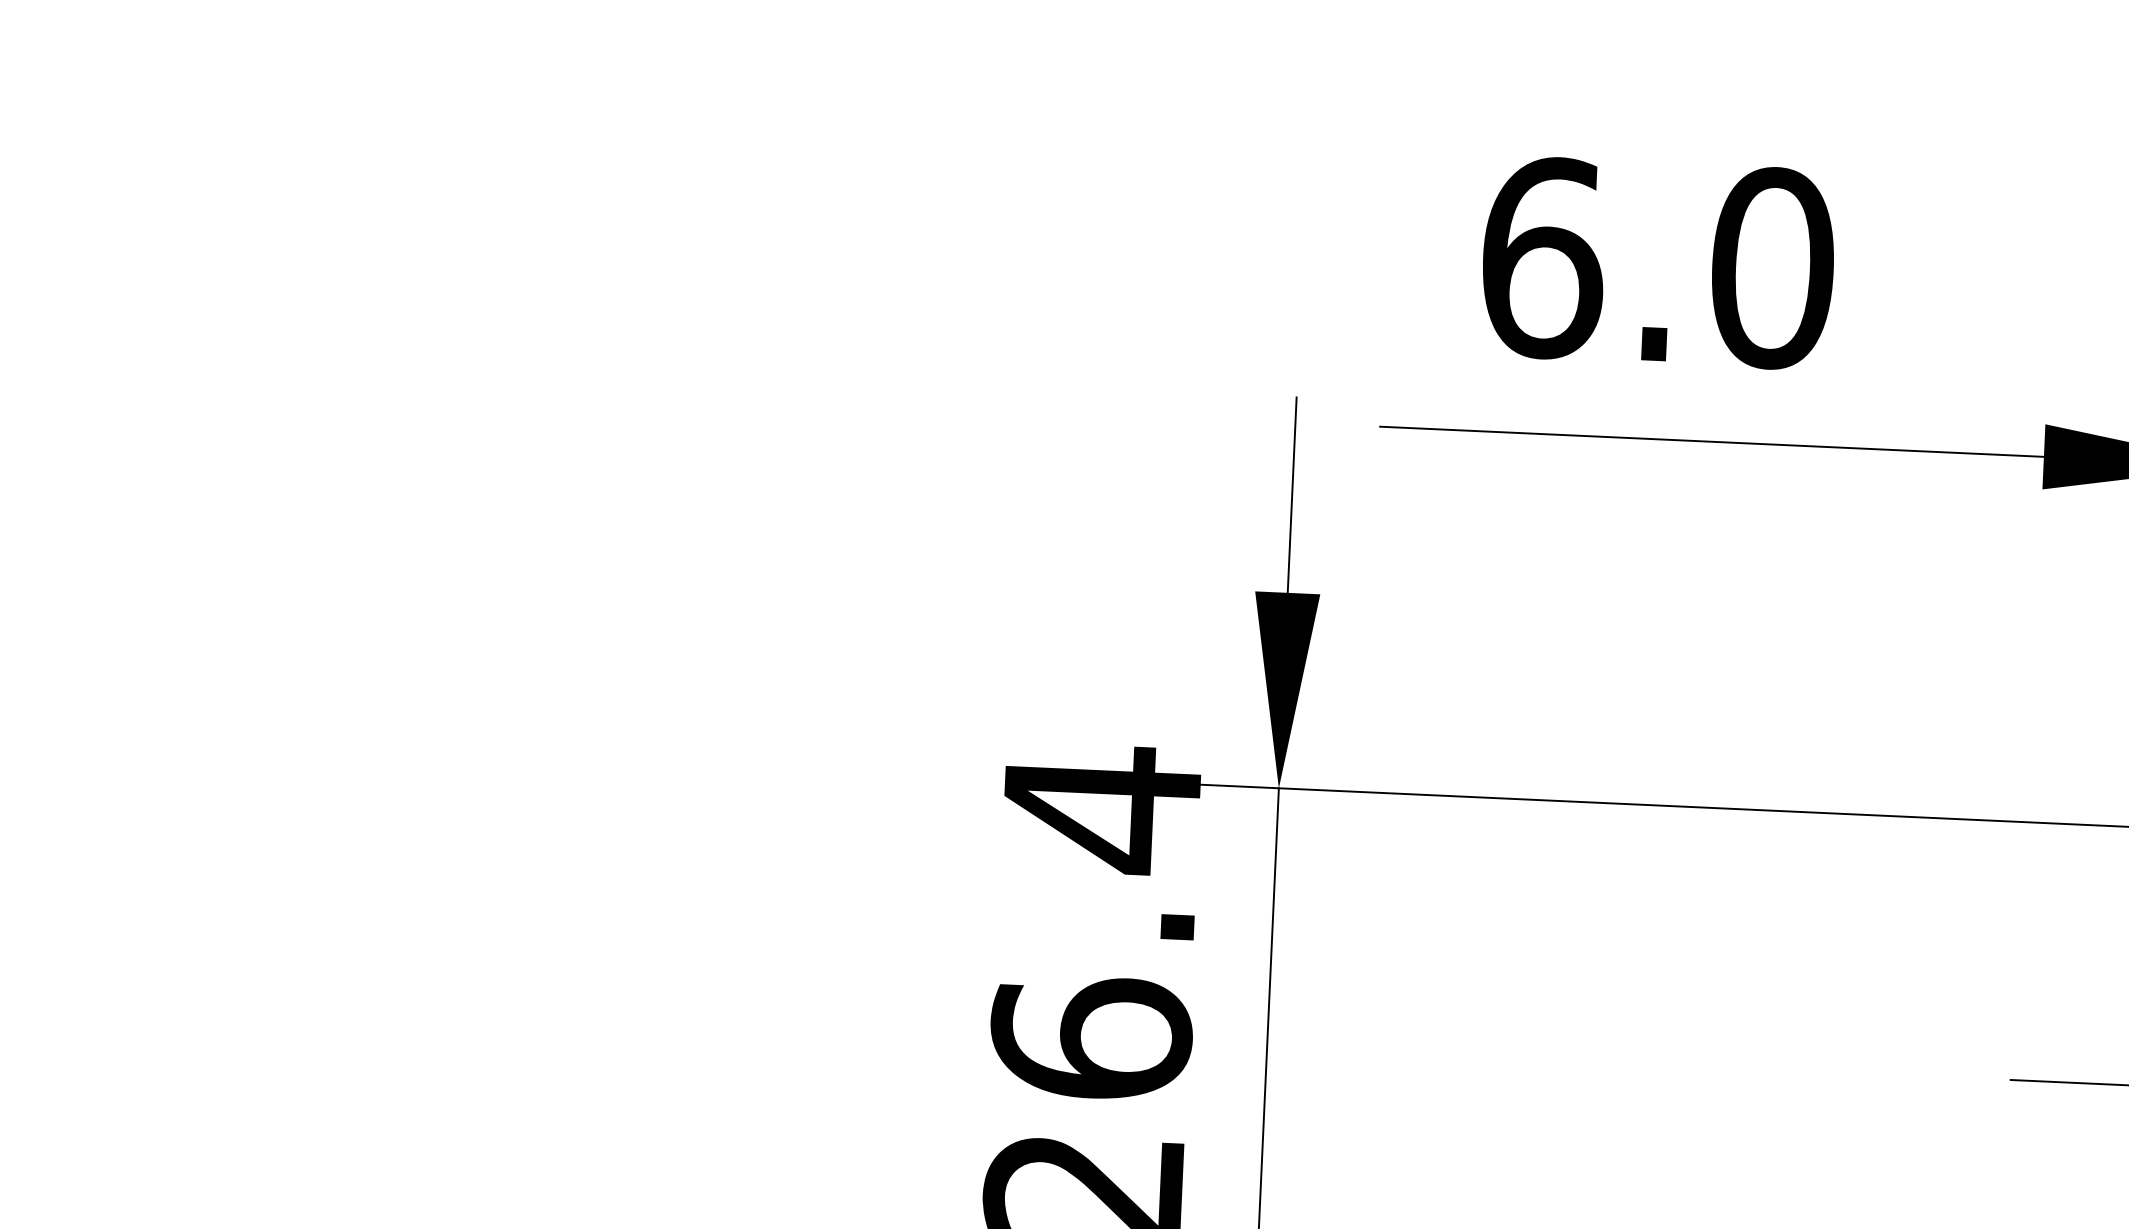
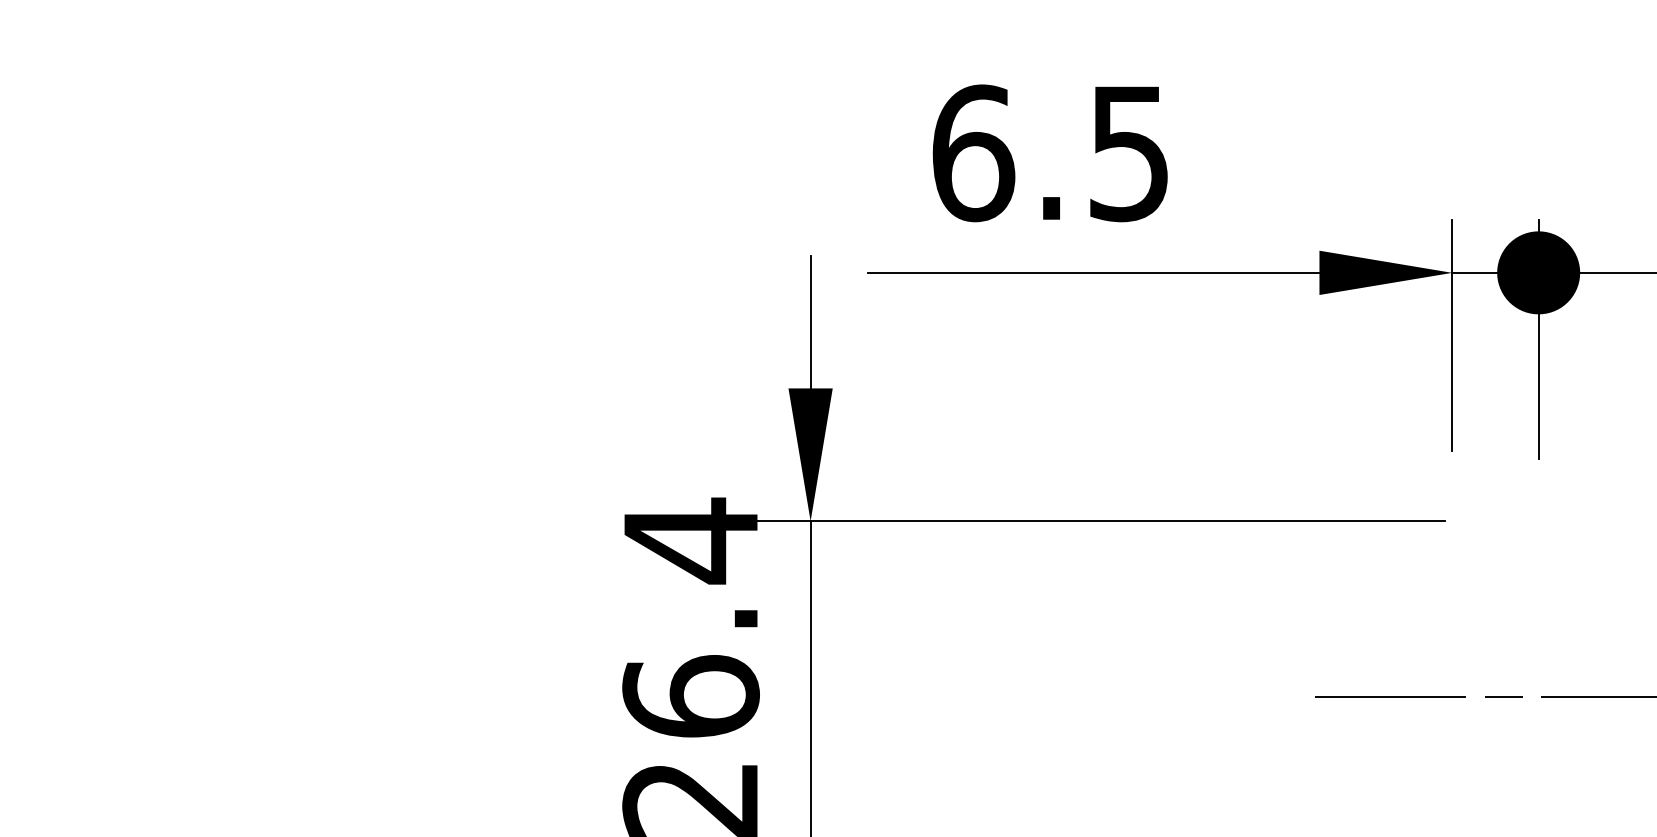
text: (1772, 268) -> (1129, 153), 6.0 -> 6.5

